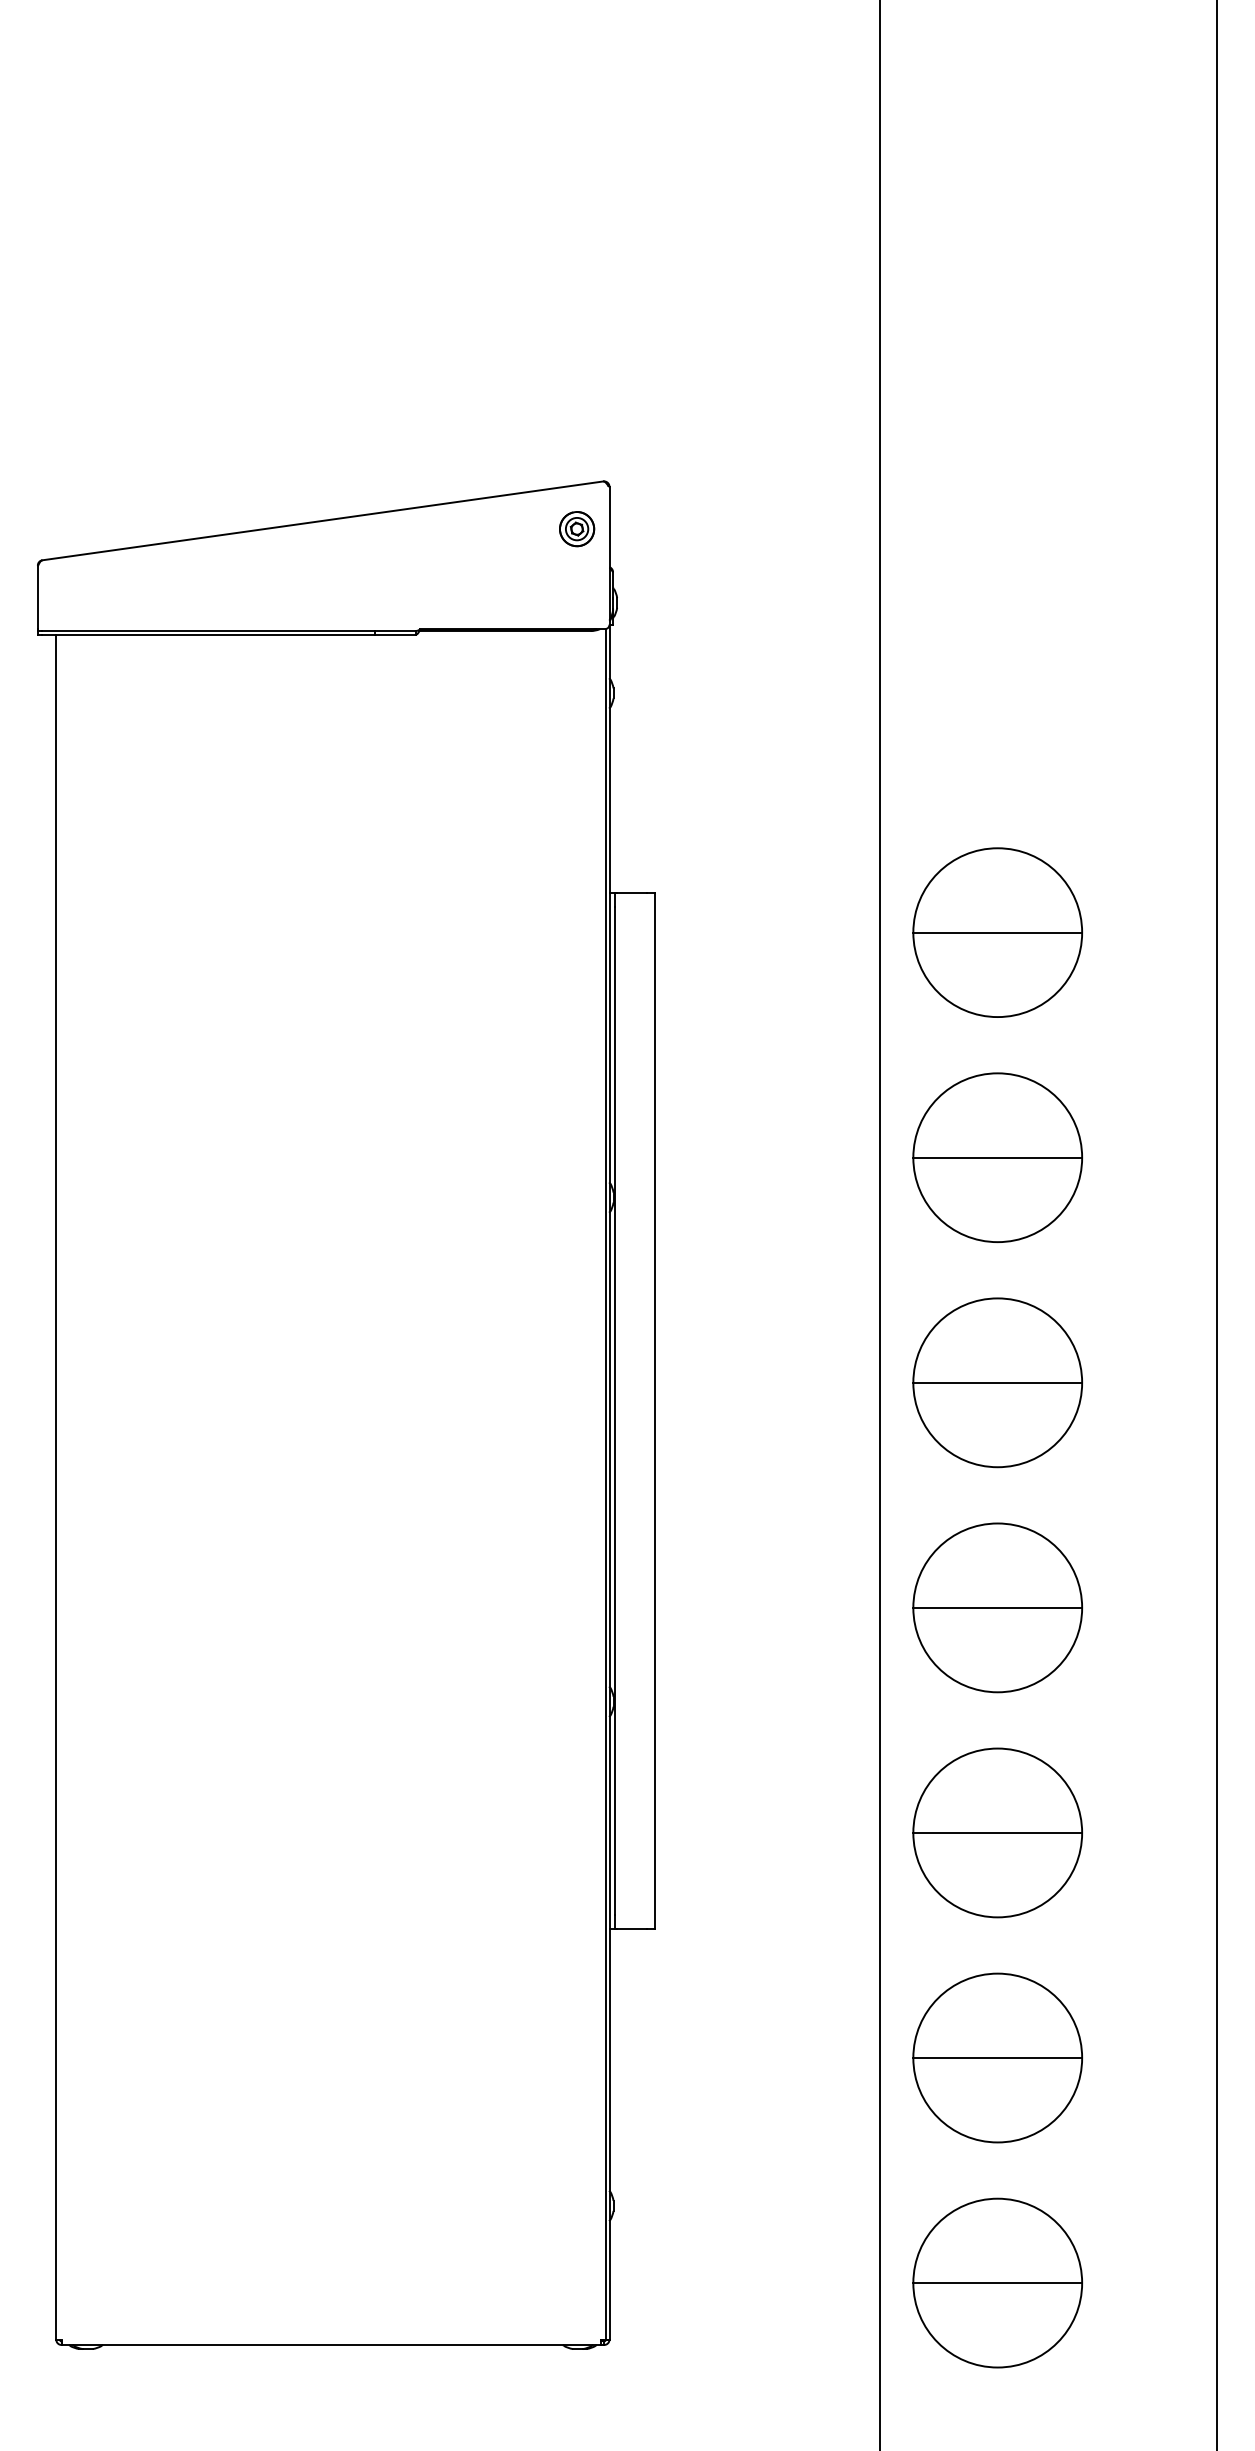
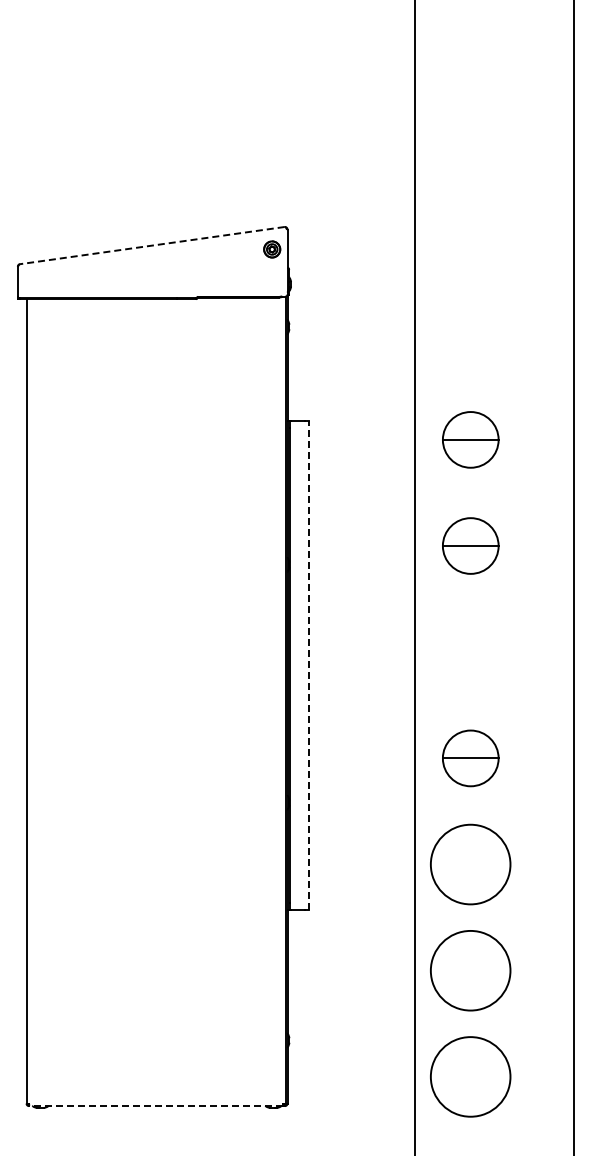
line: (323, 520) -> (152, 245), solid -> dashed
part: (997, 931) -> (470, 439), size x0.7
part: (997, 1156) -> (470, 545), size x0.7
part: (997, 1381) -> (470, 651), removed
line: (653, 1408) -> (308, 664), solid -> dashed
part: (997, 1608) -> (470, 758), size x0.7
line: (997, 1832) -> (470, 864), removed
line: (997, 2057) -> (470, 970), removed
line: (997, 2282) -> (470, 1076), removed
line: (331, 2345) -> (156, 1106), solid -> dashed

